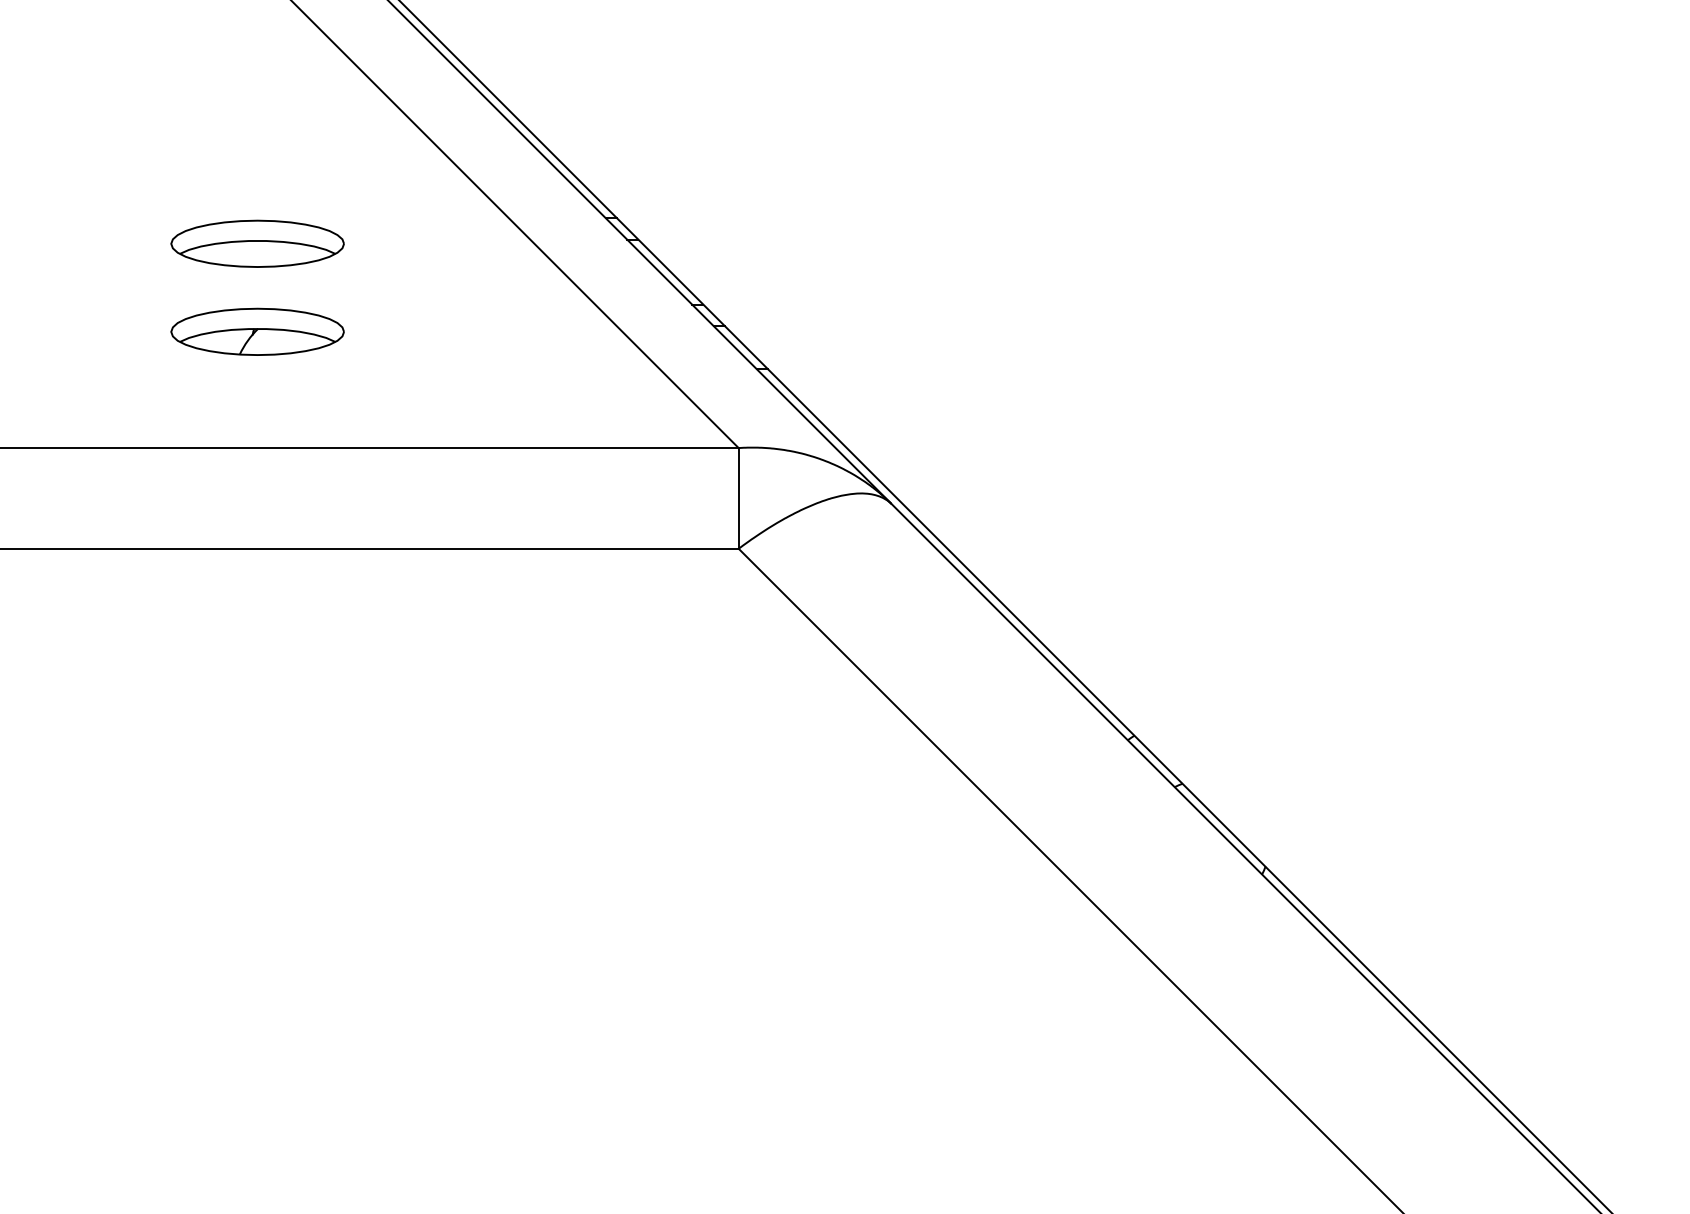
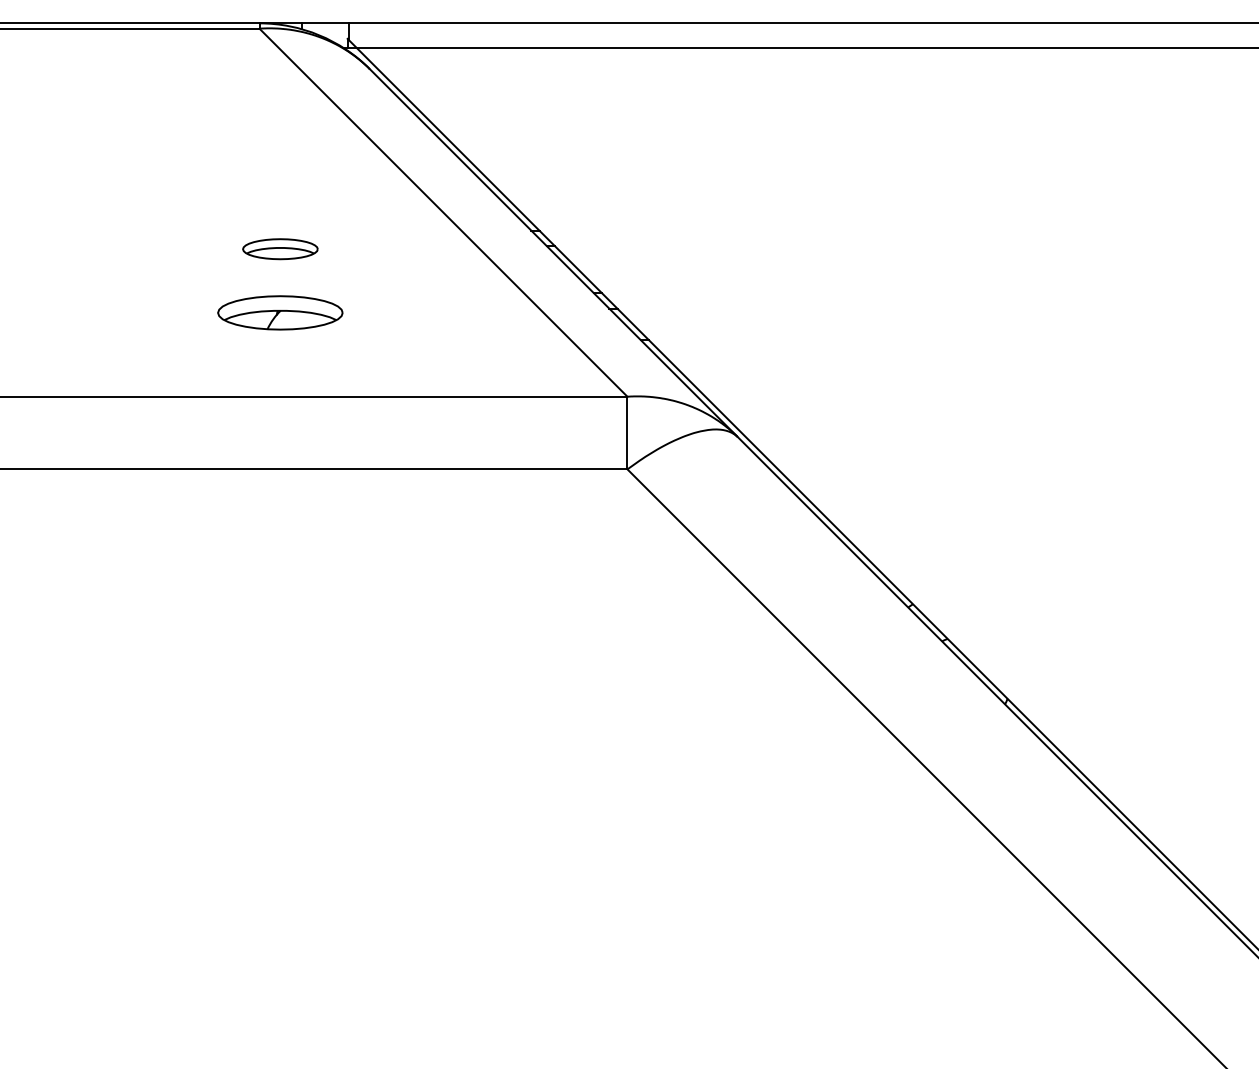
part: (257, 242) -> (280, 248), size x0.6

